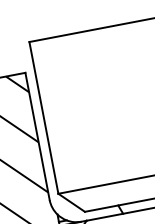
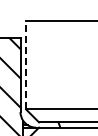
line: (44, 116) -> (26, 64), solid -> dashed

